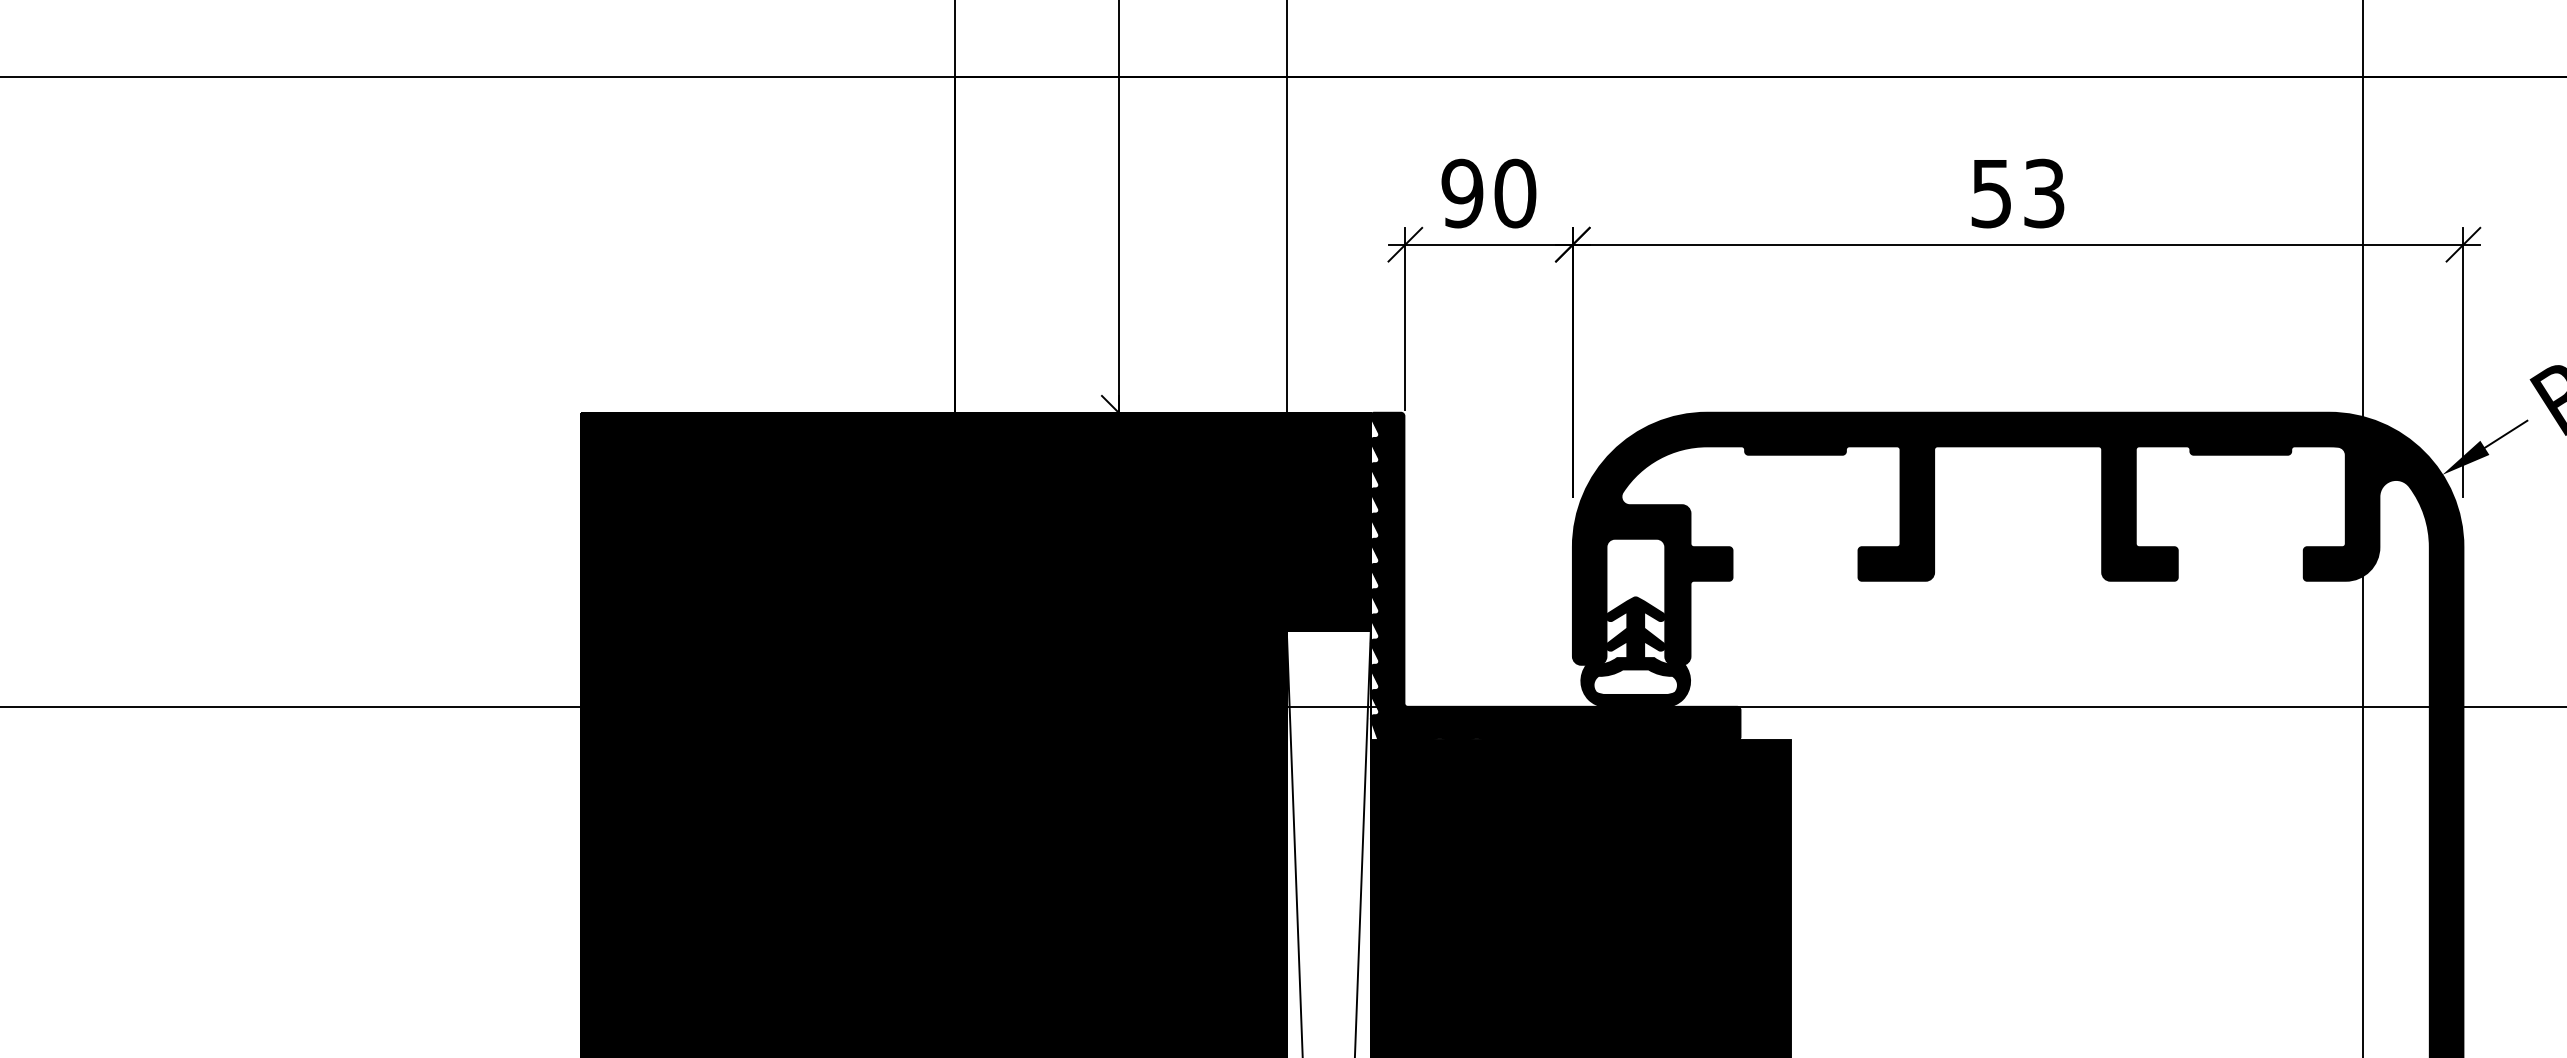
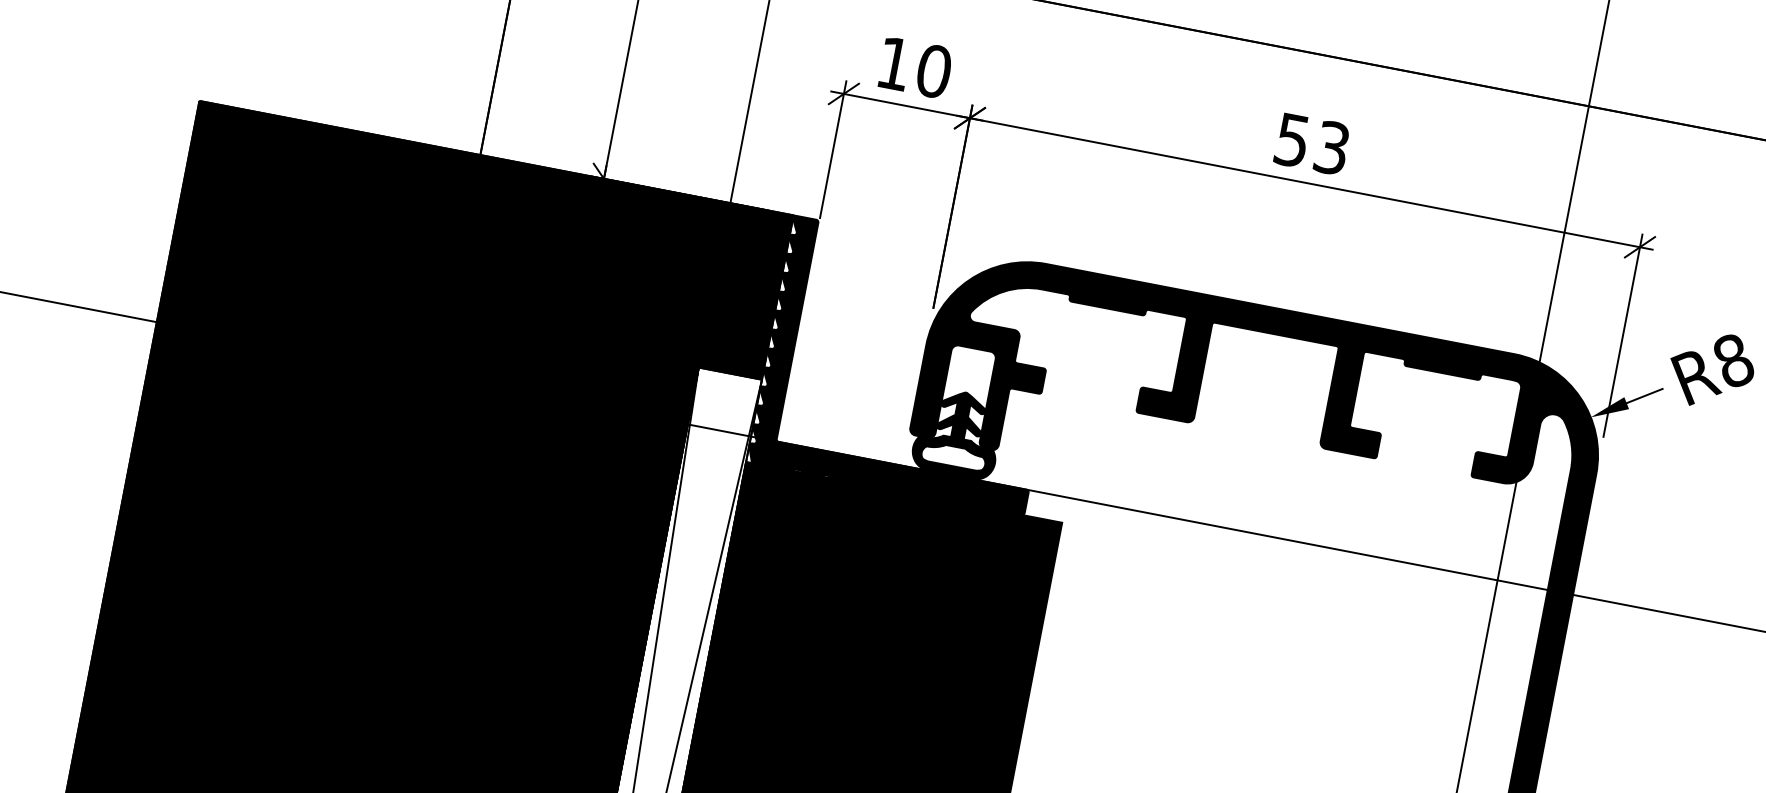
text: (1462, 193) -> (894, 63), 90 -> 10

